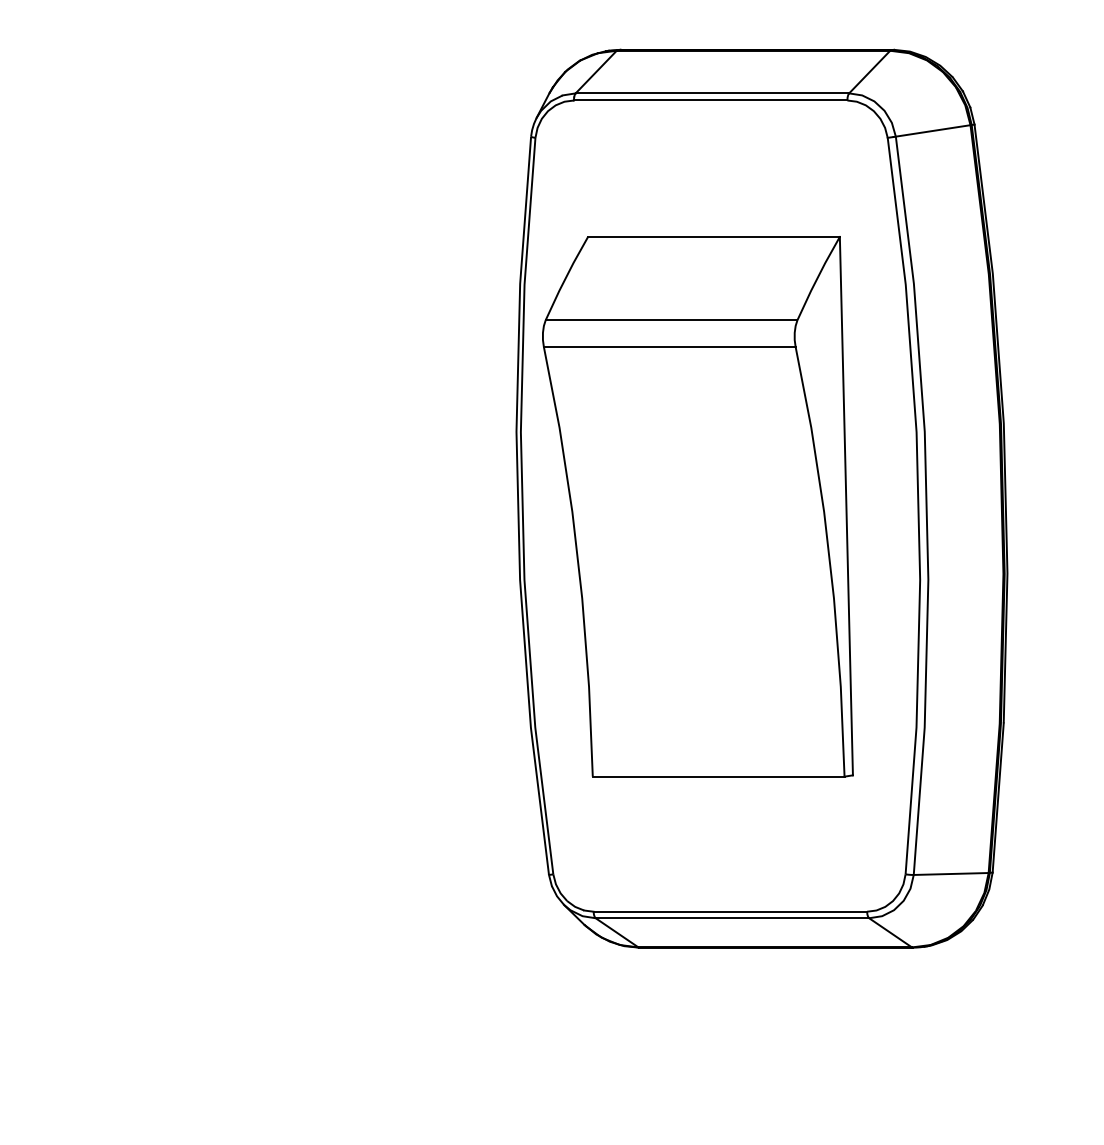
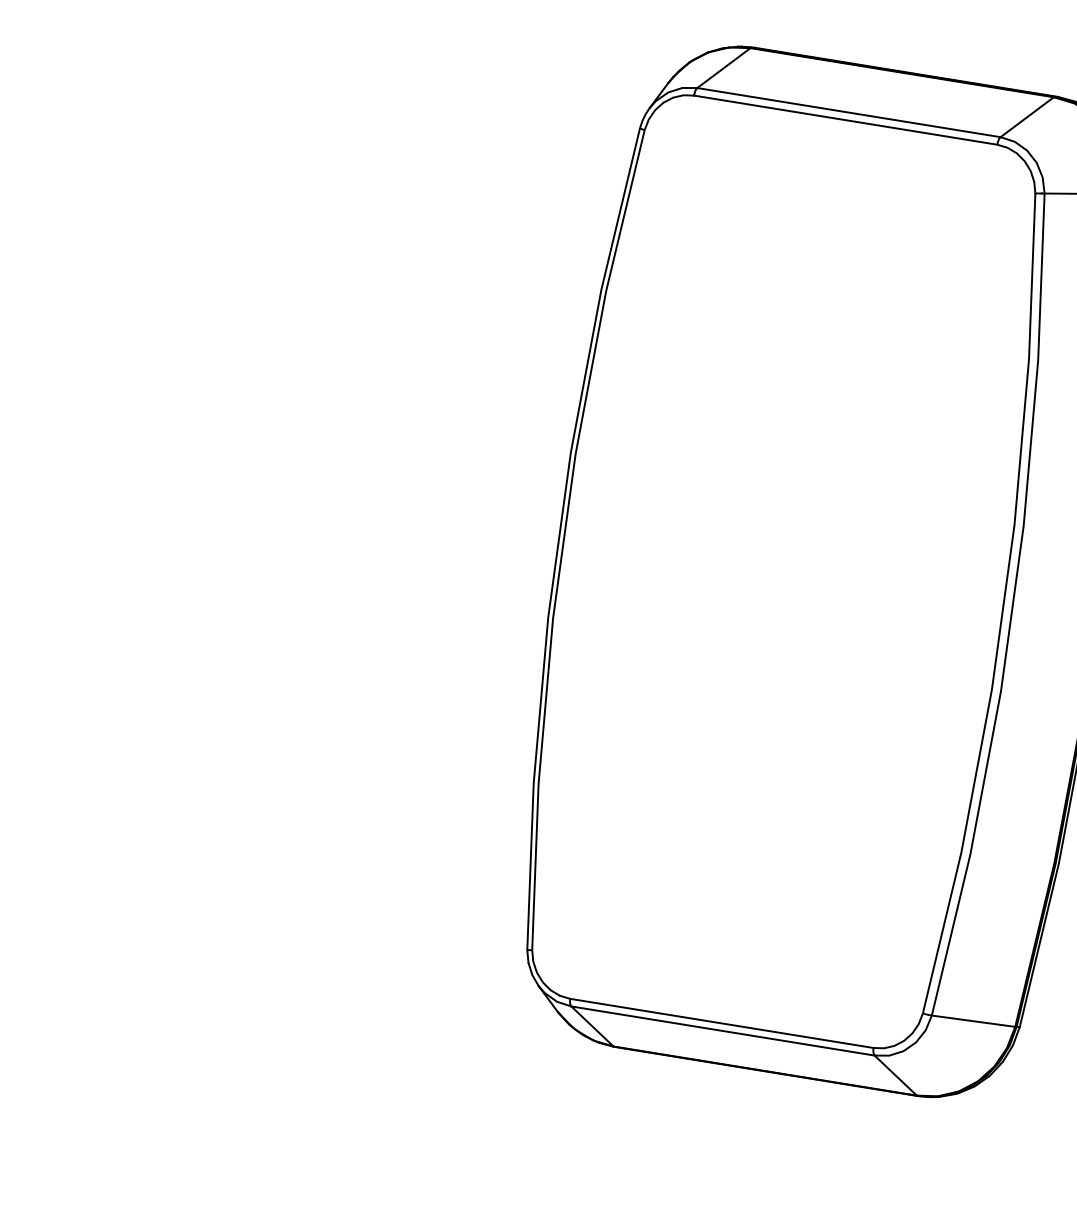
part: (697, 506) -> (758, 568), removed

